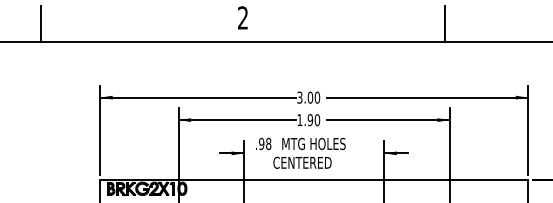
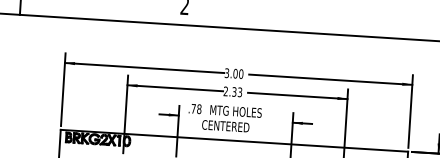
line: (445, 24) -> (348, 21), removed
text: (308, 120) -> (232, 92), 1.90 -> 2.33
text: (261, 143) -> (193, 108), .98 -> .78

